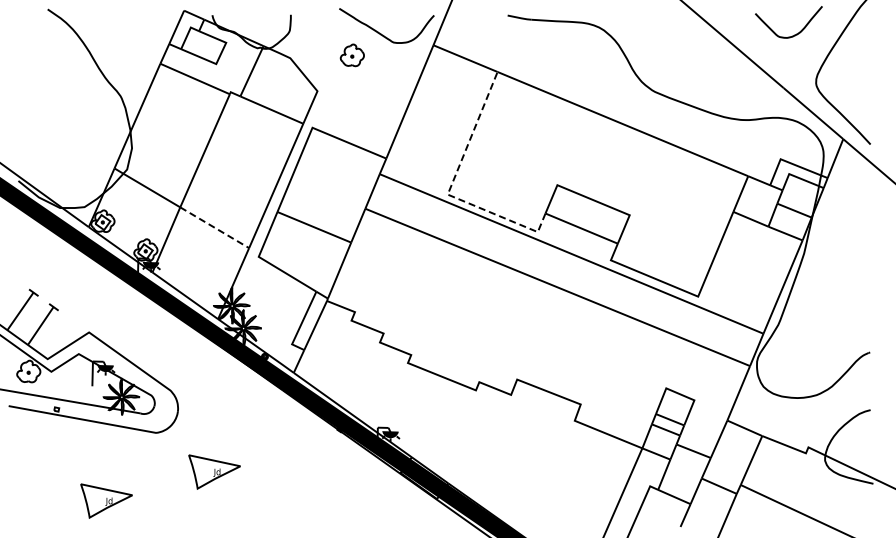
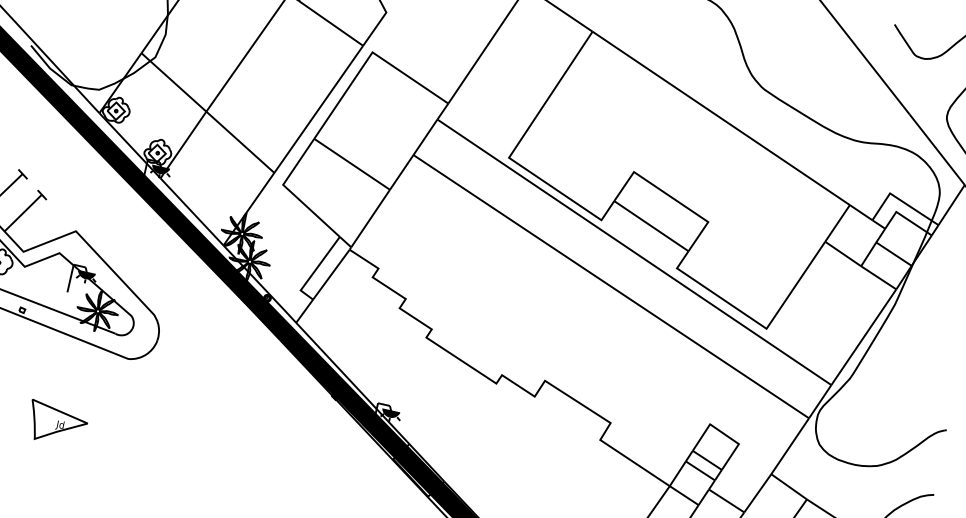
line: (450, 189) -> (513, 152), dashed -> solid
line: (215, 227) -> (241, 142), dashed -> solid
part: (214, 471) -> (185, 415), removed

